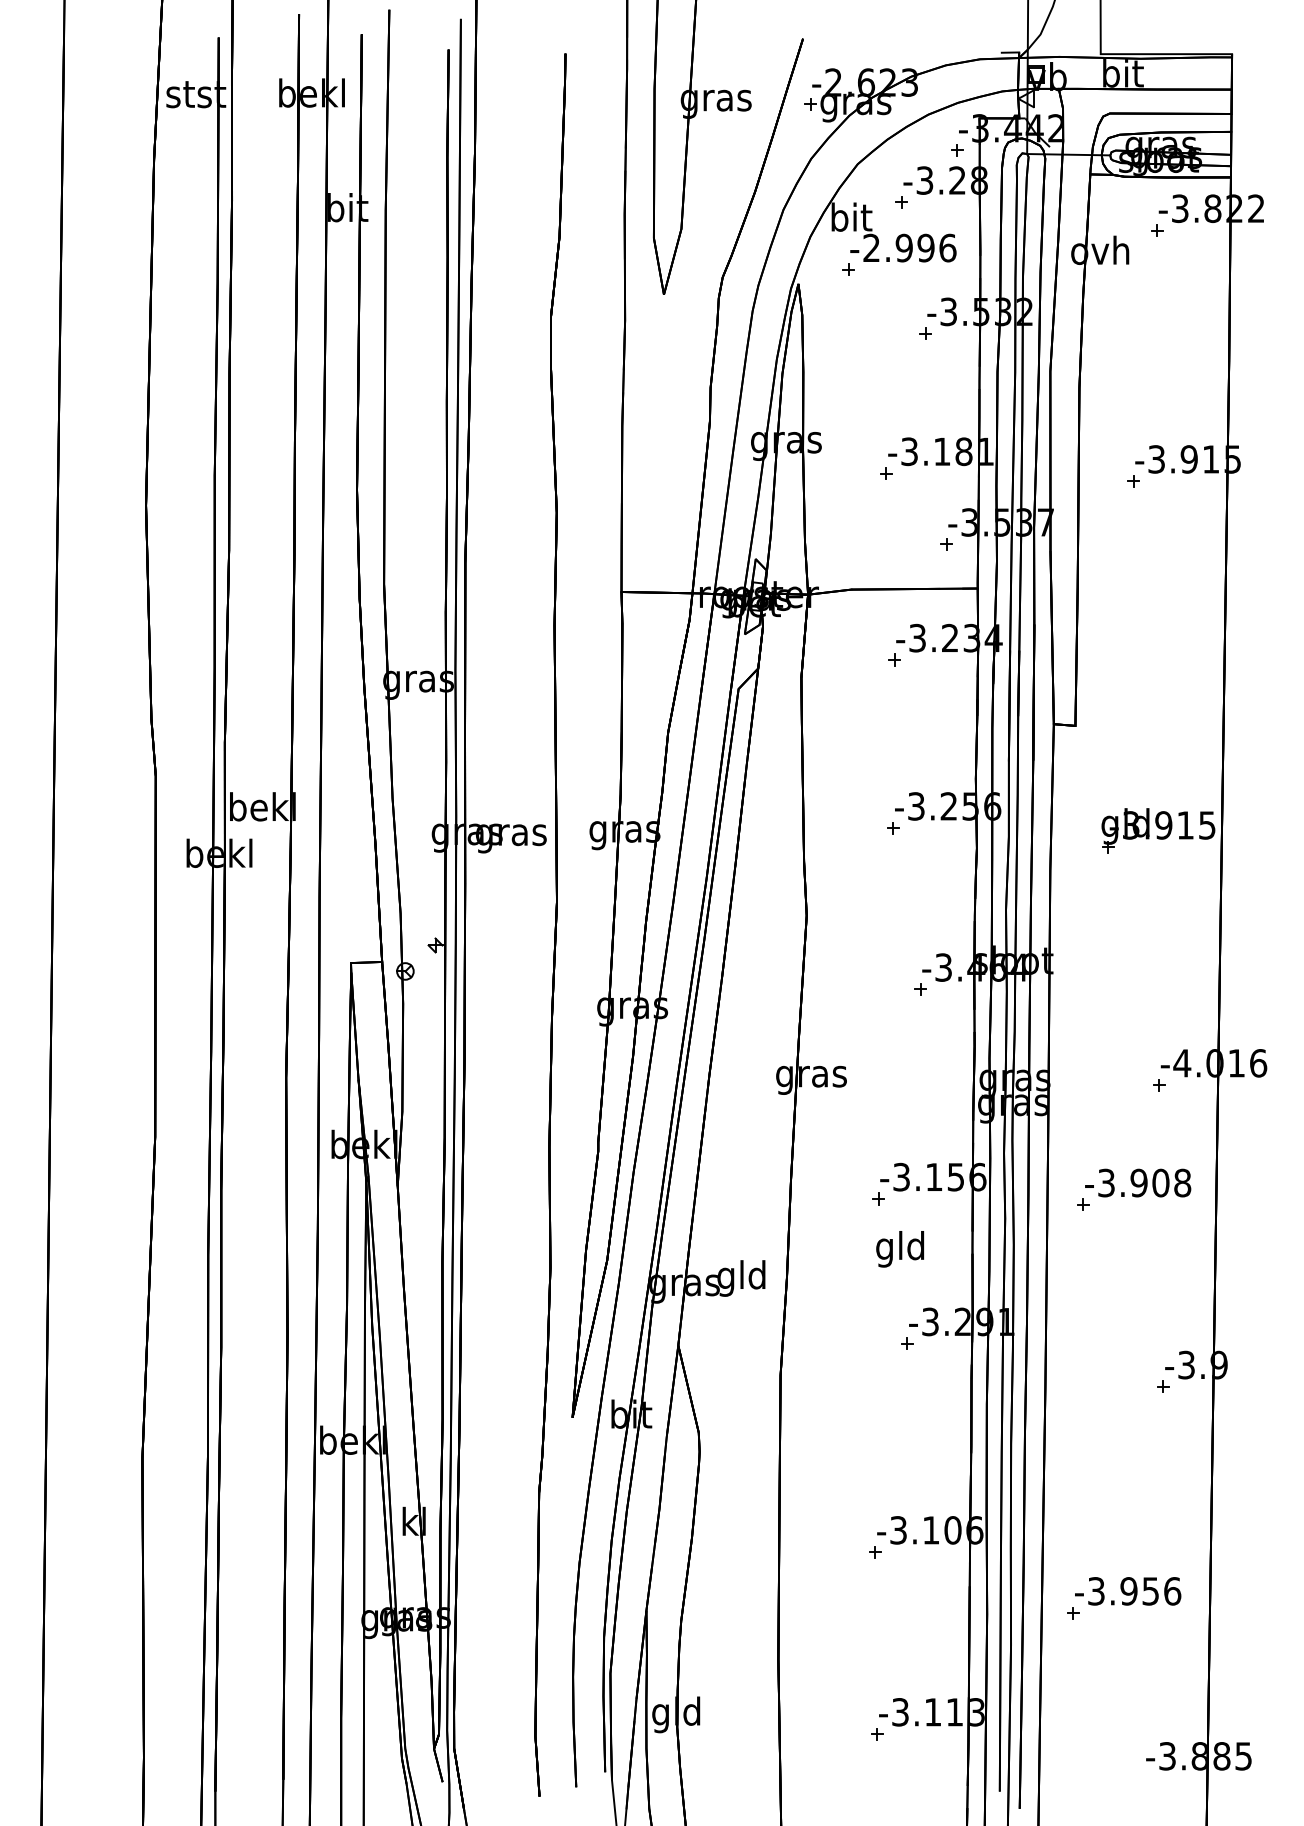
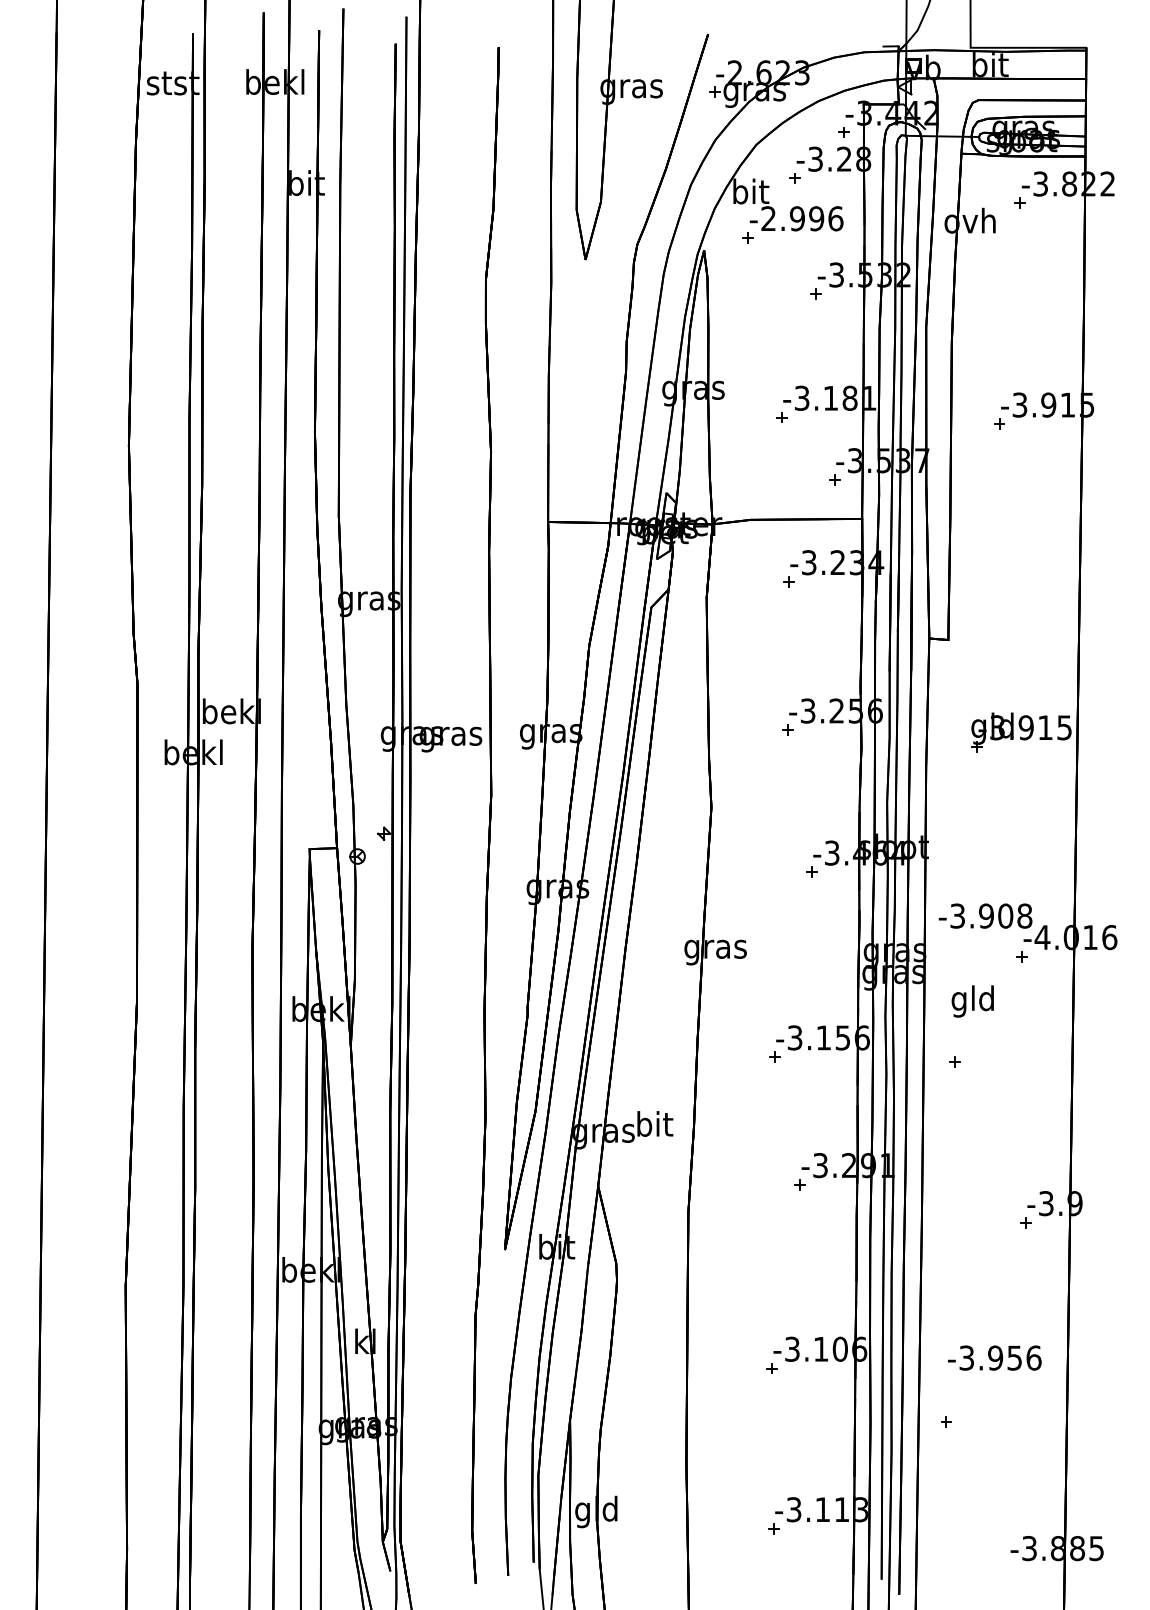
text: (1138, 1182) -> (985, 915), moved
text: (899, 1249) -> (972, 1001), moved
text: (741, 1278) -> (653, 1127), gld -> bit
text: (1127, 1590) -> (994, 1357), moved

